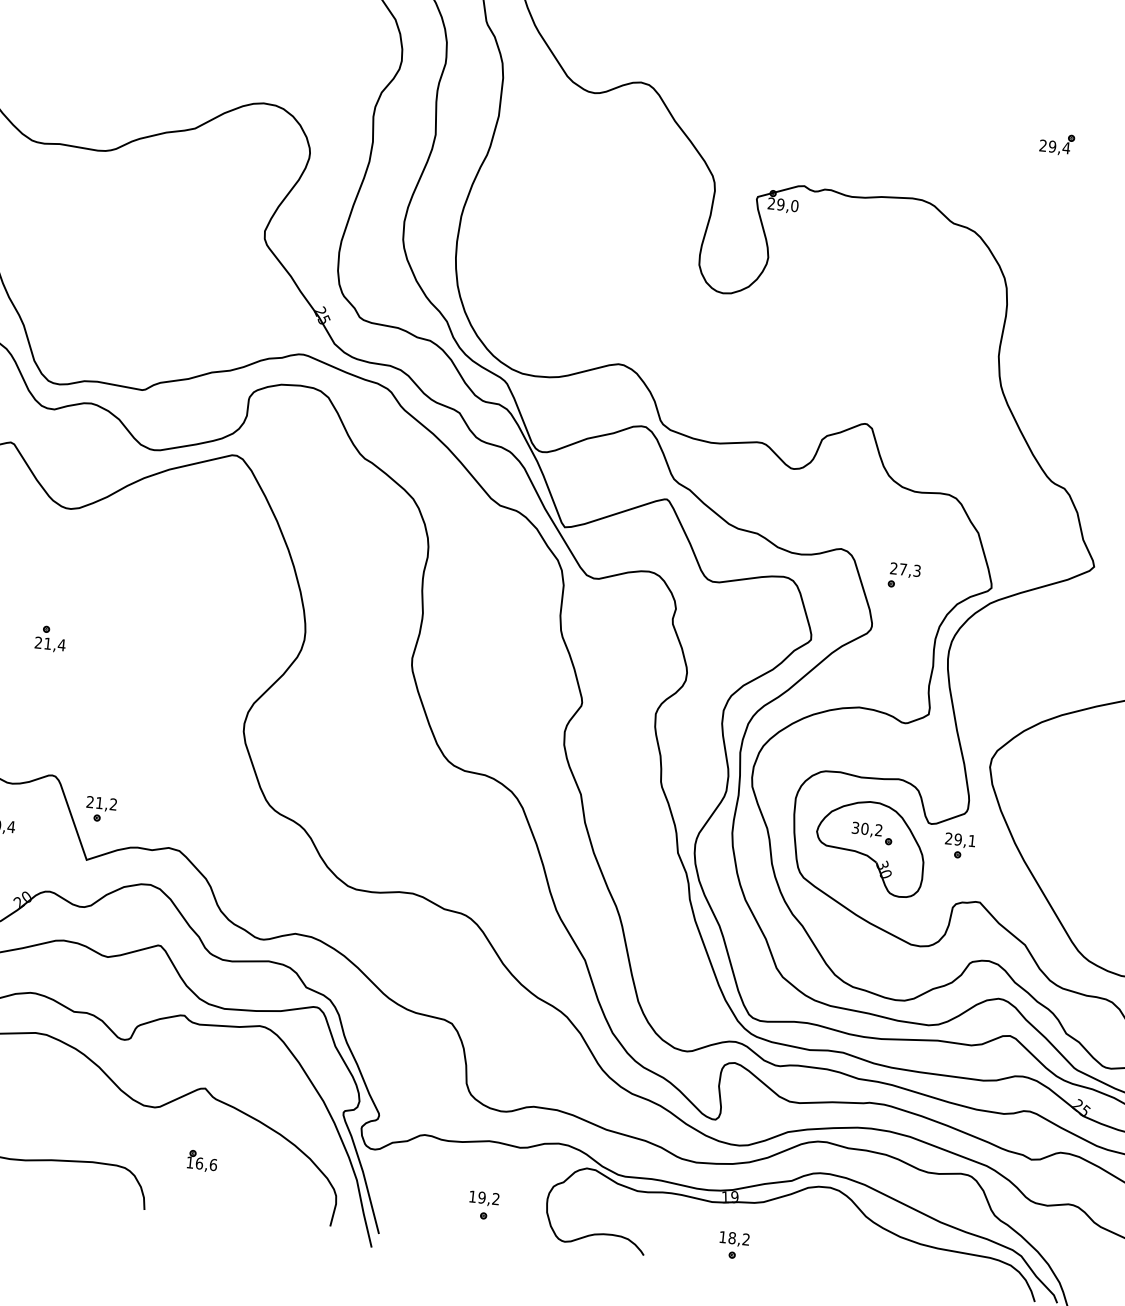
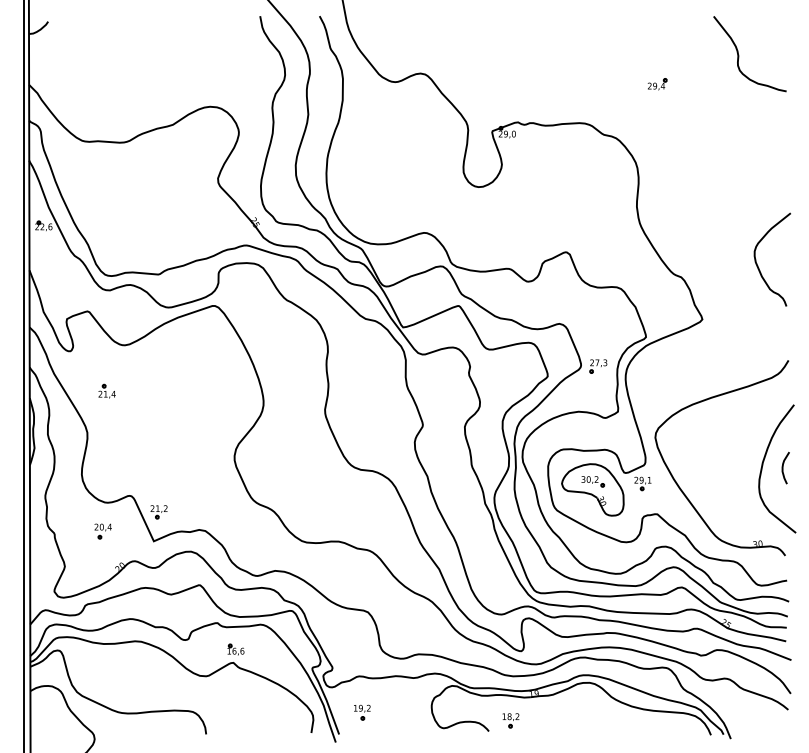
part: (904, 576) -> (598, 366), moved
part: (49, 637) -> (106, 390), moved
part: (201, 1160) -> (235, 649), moved
part: (484, 1205) -> (362, 712), moved
part: (733, 1244) -> (510, 720), moved

